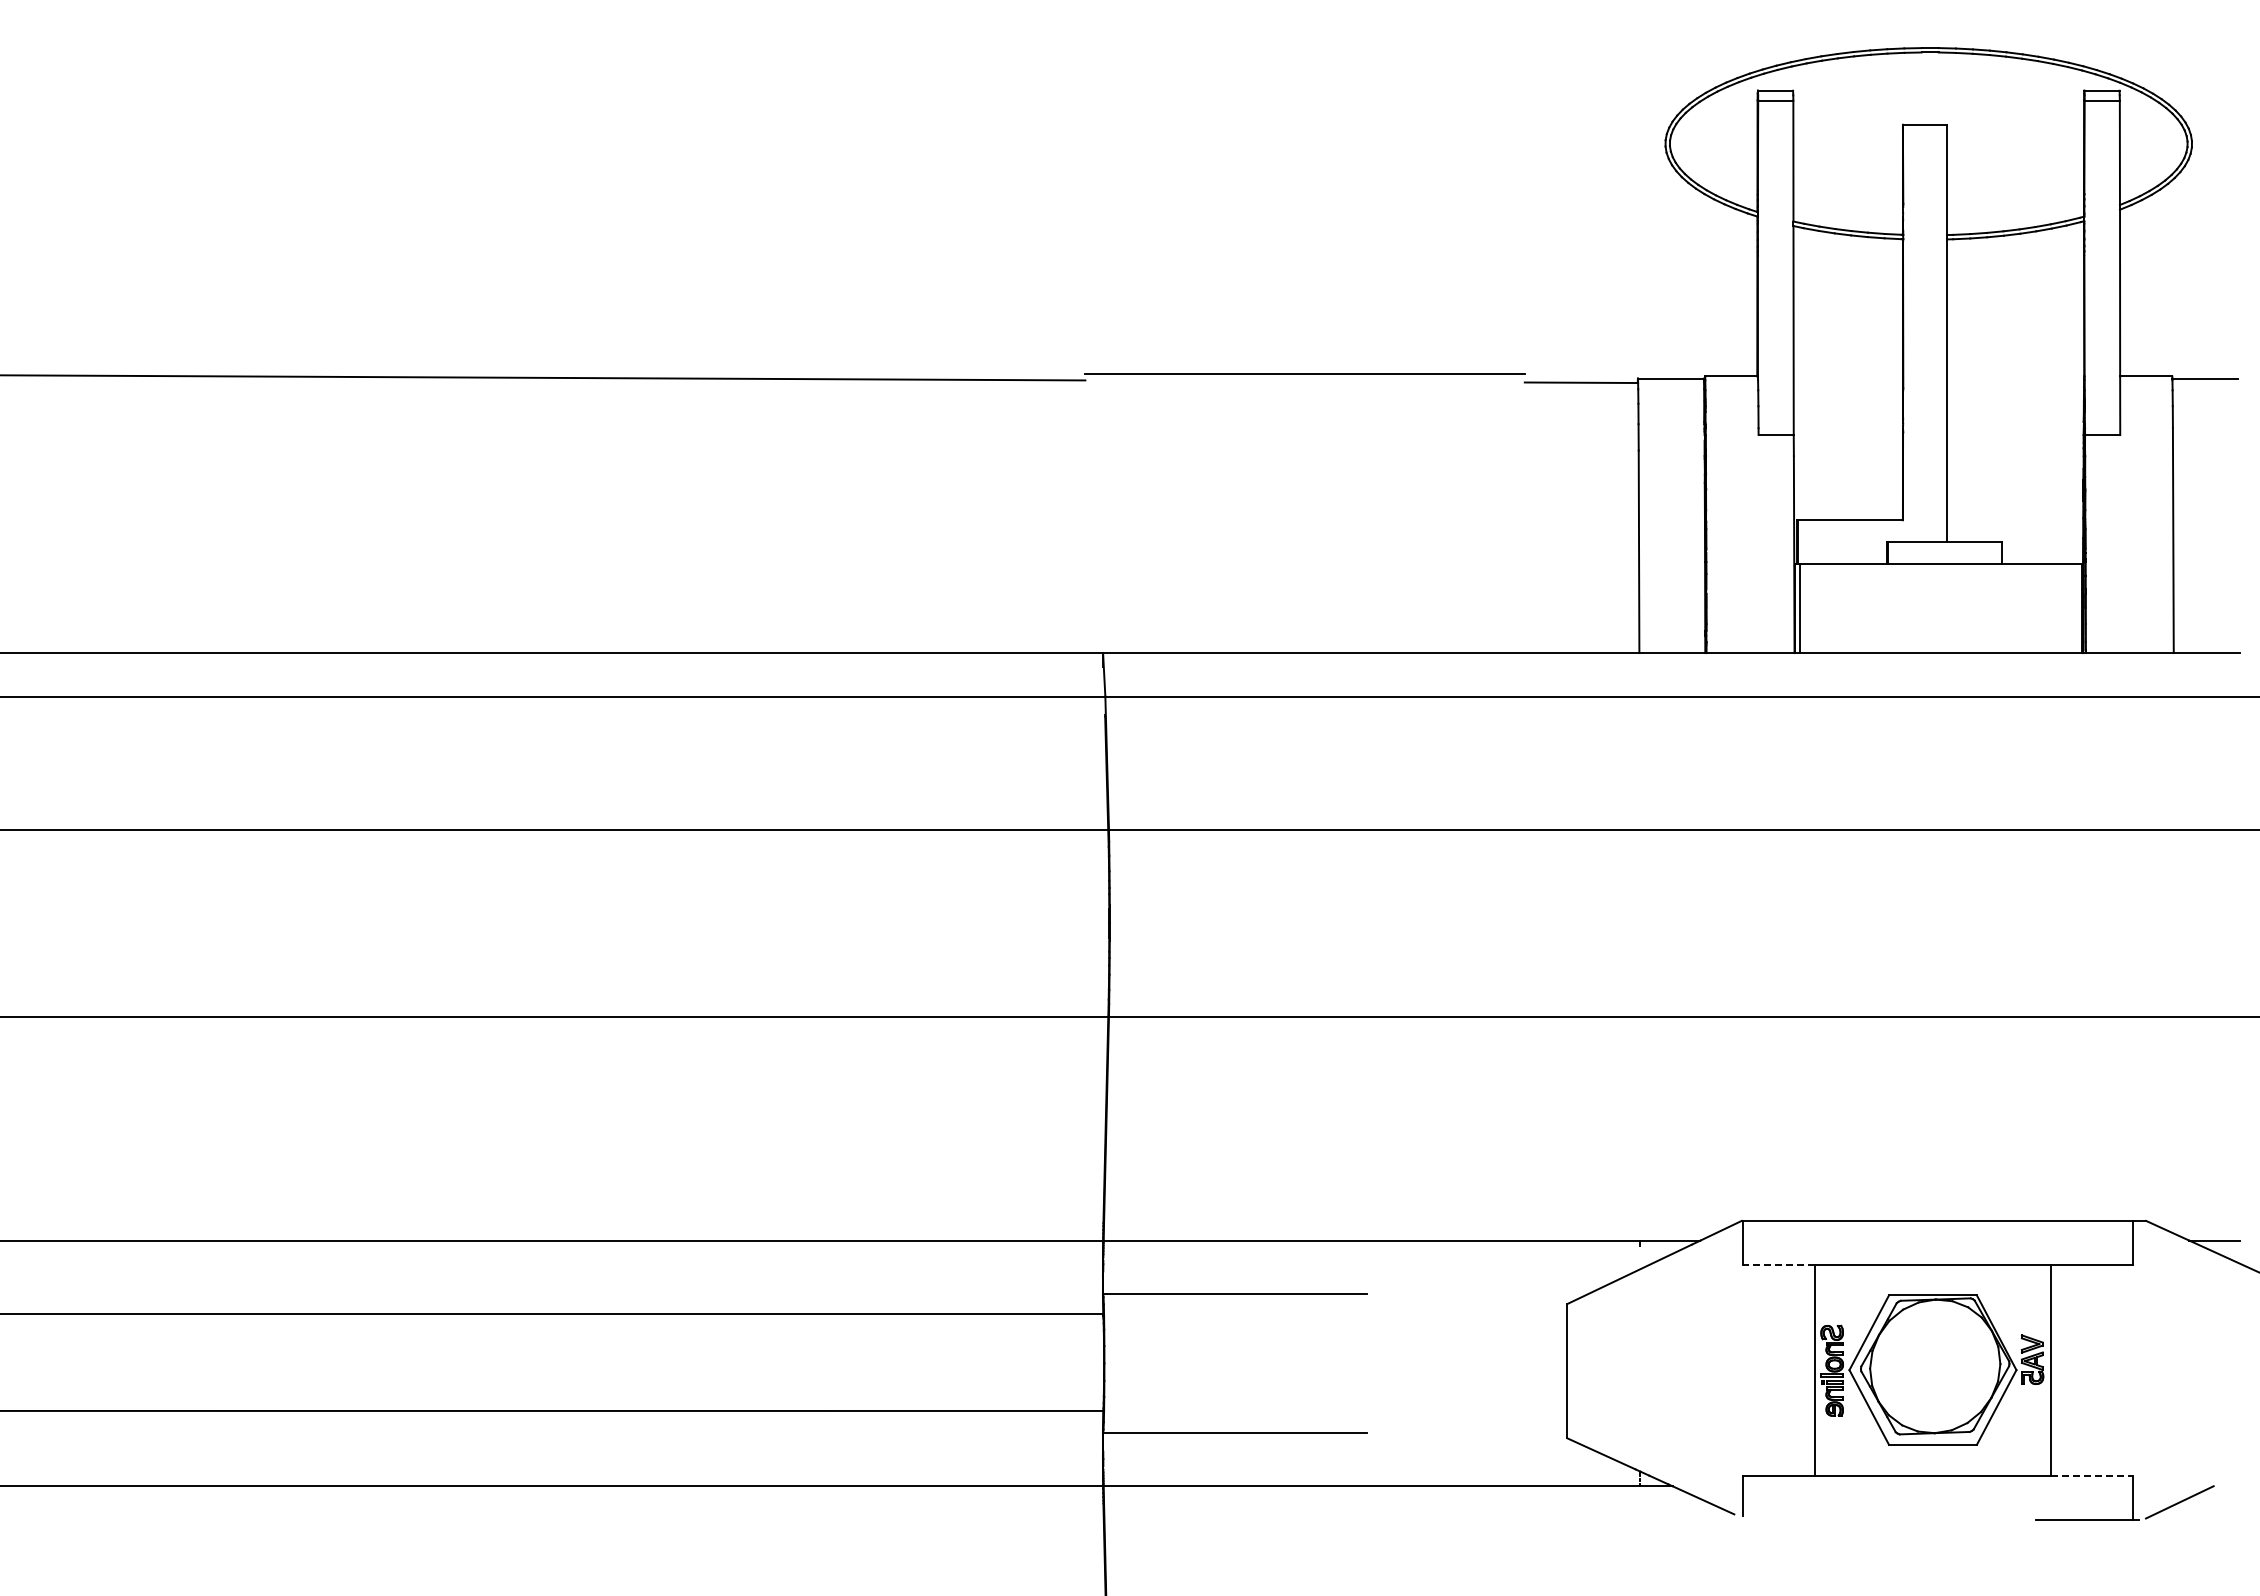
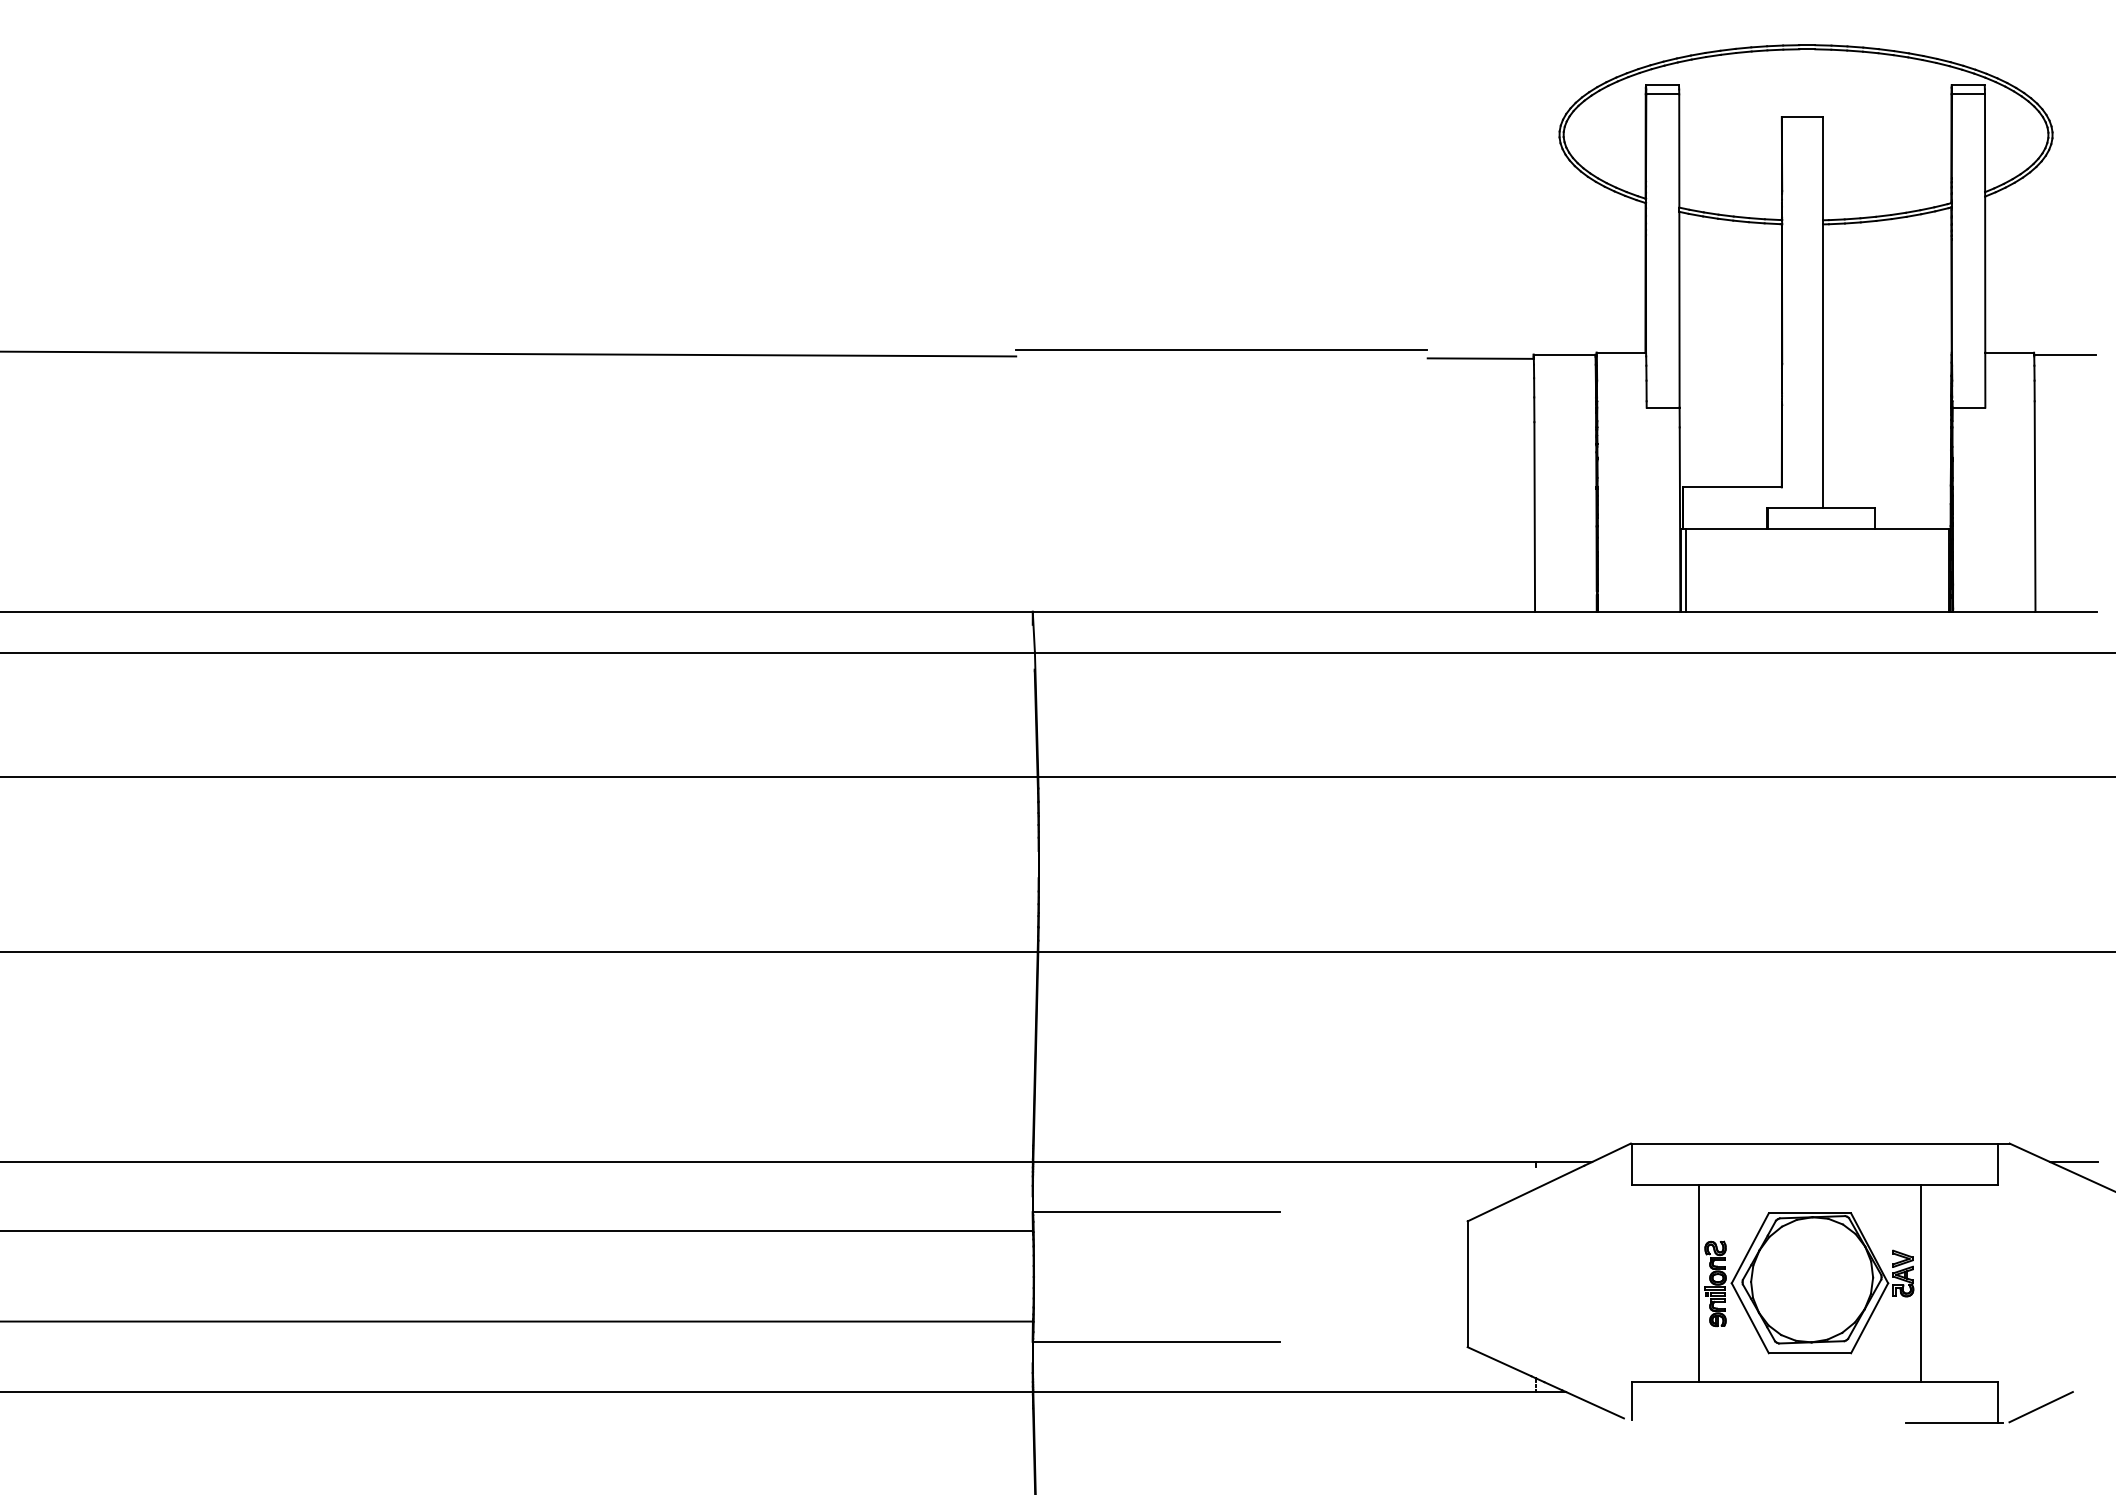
line: (1778, 1264) -> (1665, 1184), dashed -> solid
line: (2092, 1475) -> (1959, 1381), dashed -> solid

